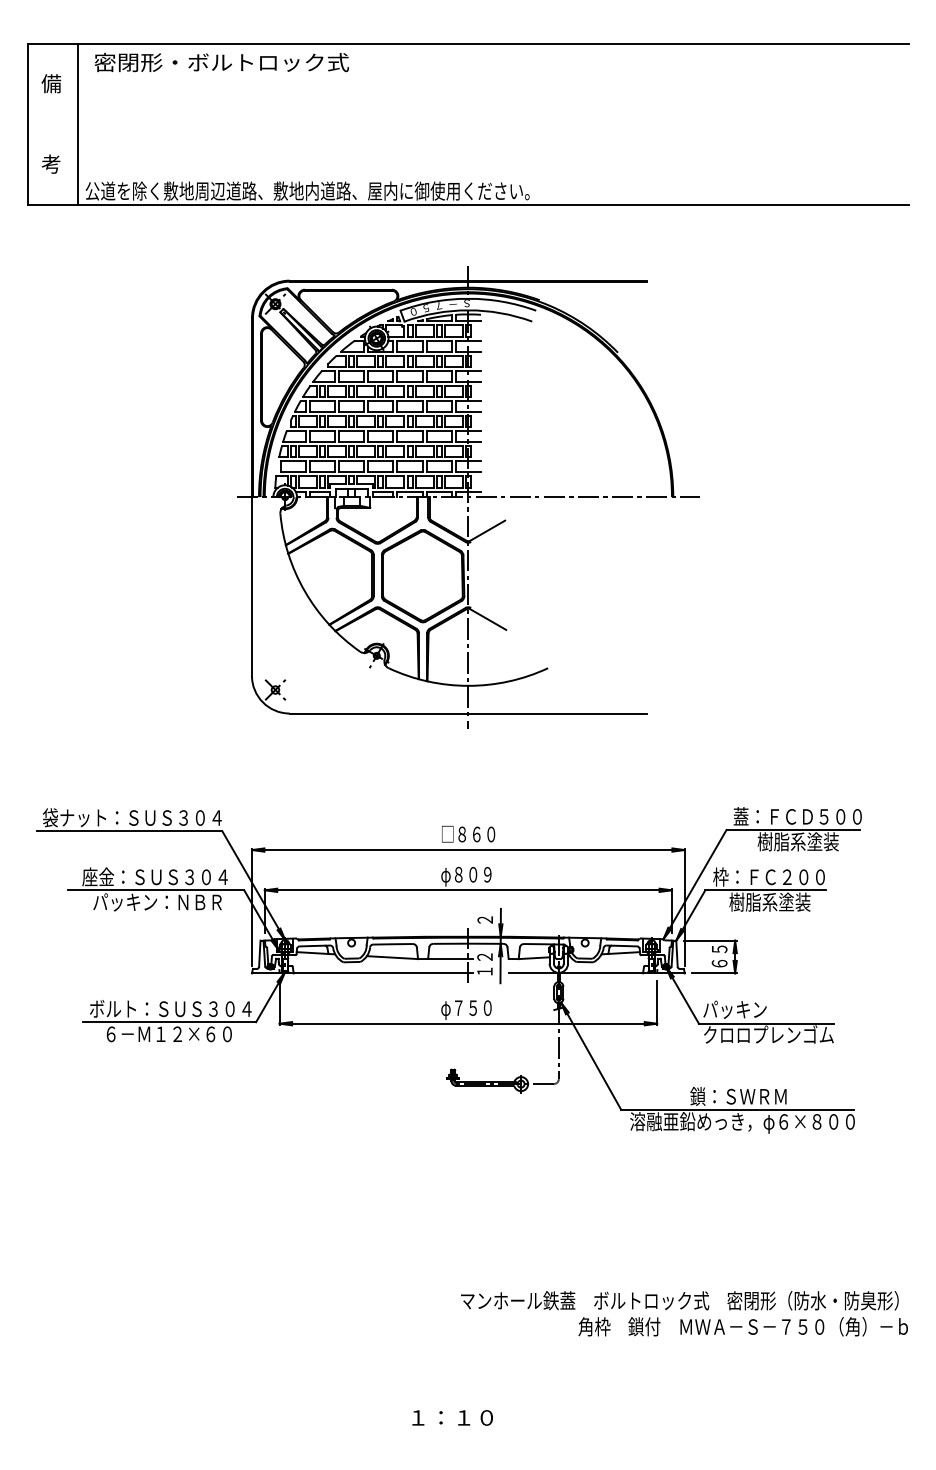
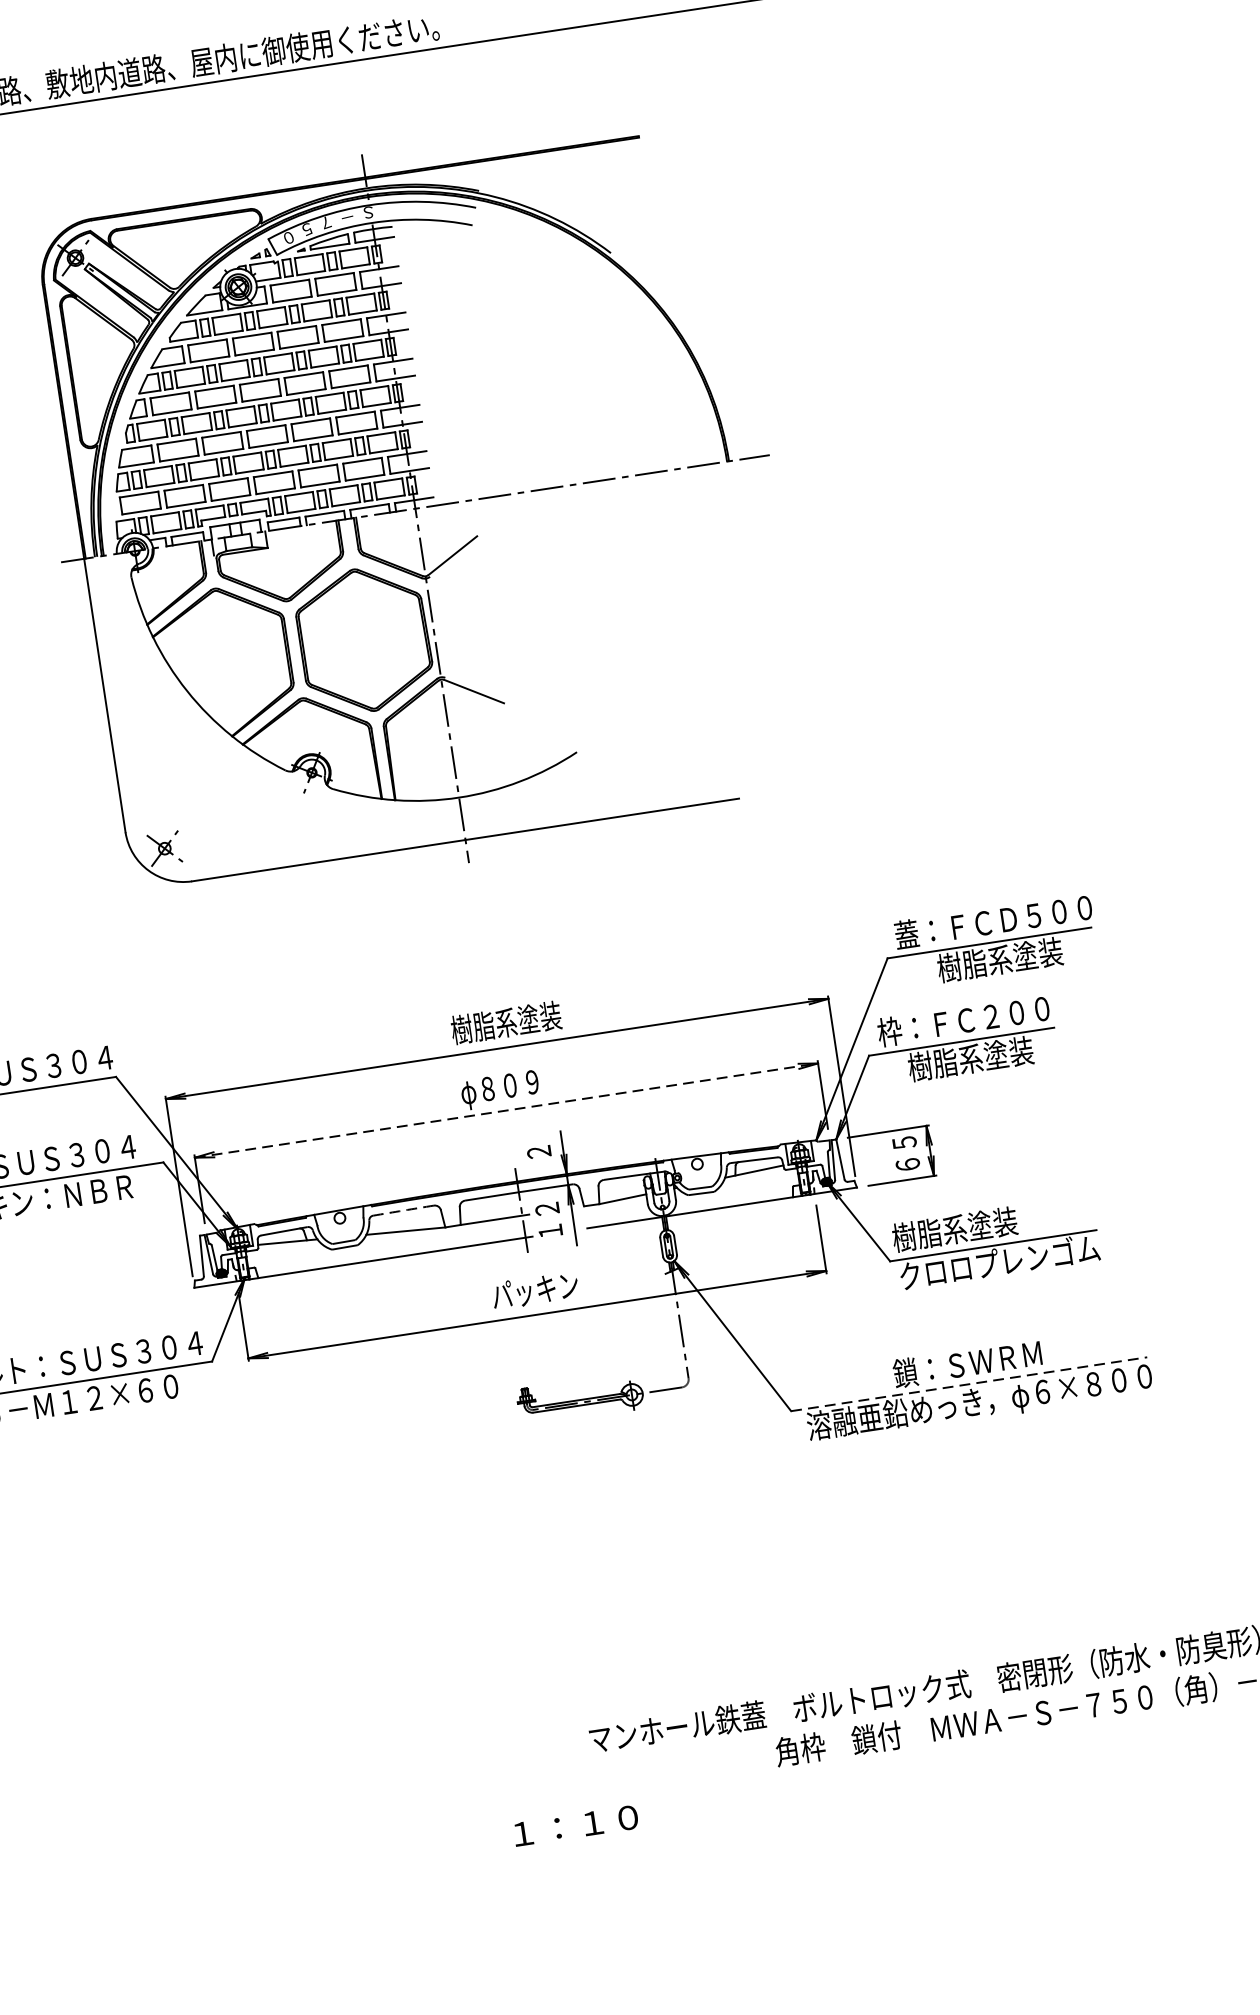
text: (476, 833) -> (505, 1021), □８６０ -> 樹脂系塗装
line: (468, 890) -> (506, 1110), solid -> dashed
arc: (392, 944) -> (402, 1211), solid -> dashed
text: (469, 1009) -> (535, 1292), φ７５０ -> パッキン
text: (742, 1009) -> (953, 1229), パッキン -> 樹脂系塗装
line: (738, 1109) -> (970, 1383), solid -> dashed
text: (452, 1417) -> (575, 1825), moved

